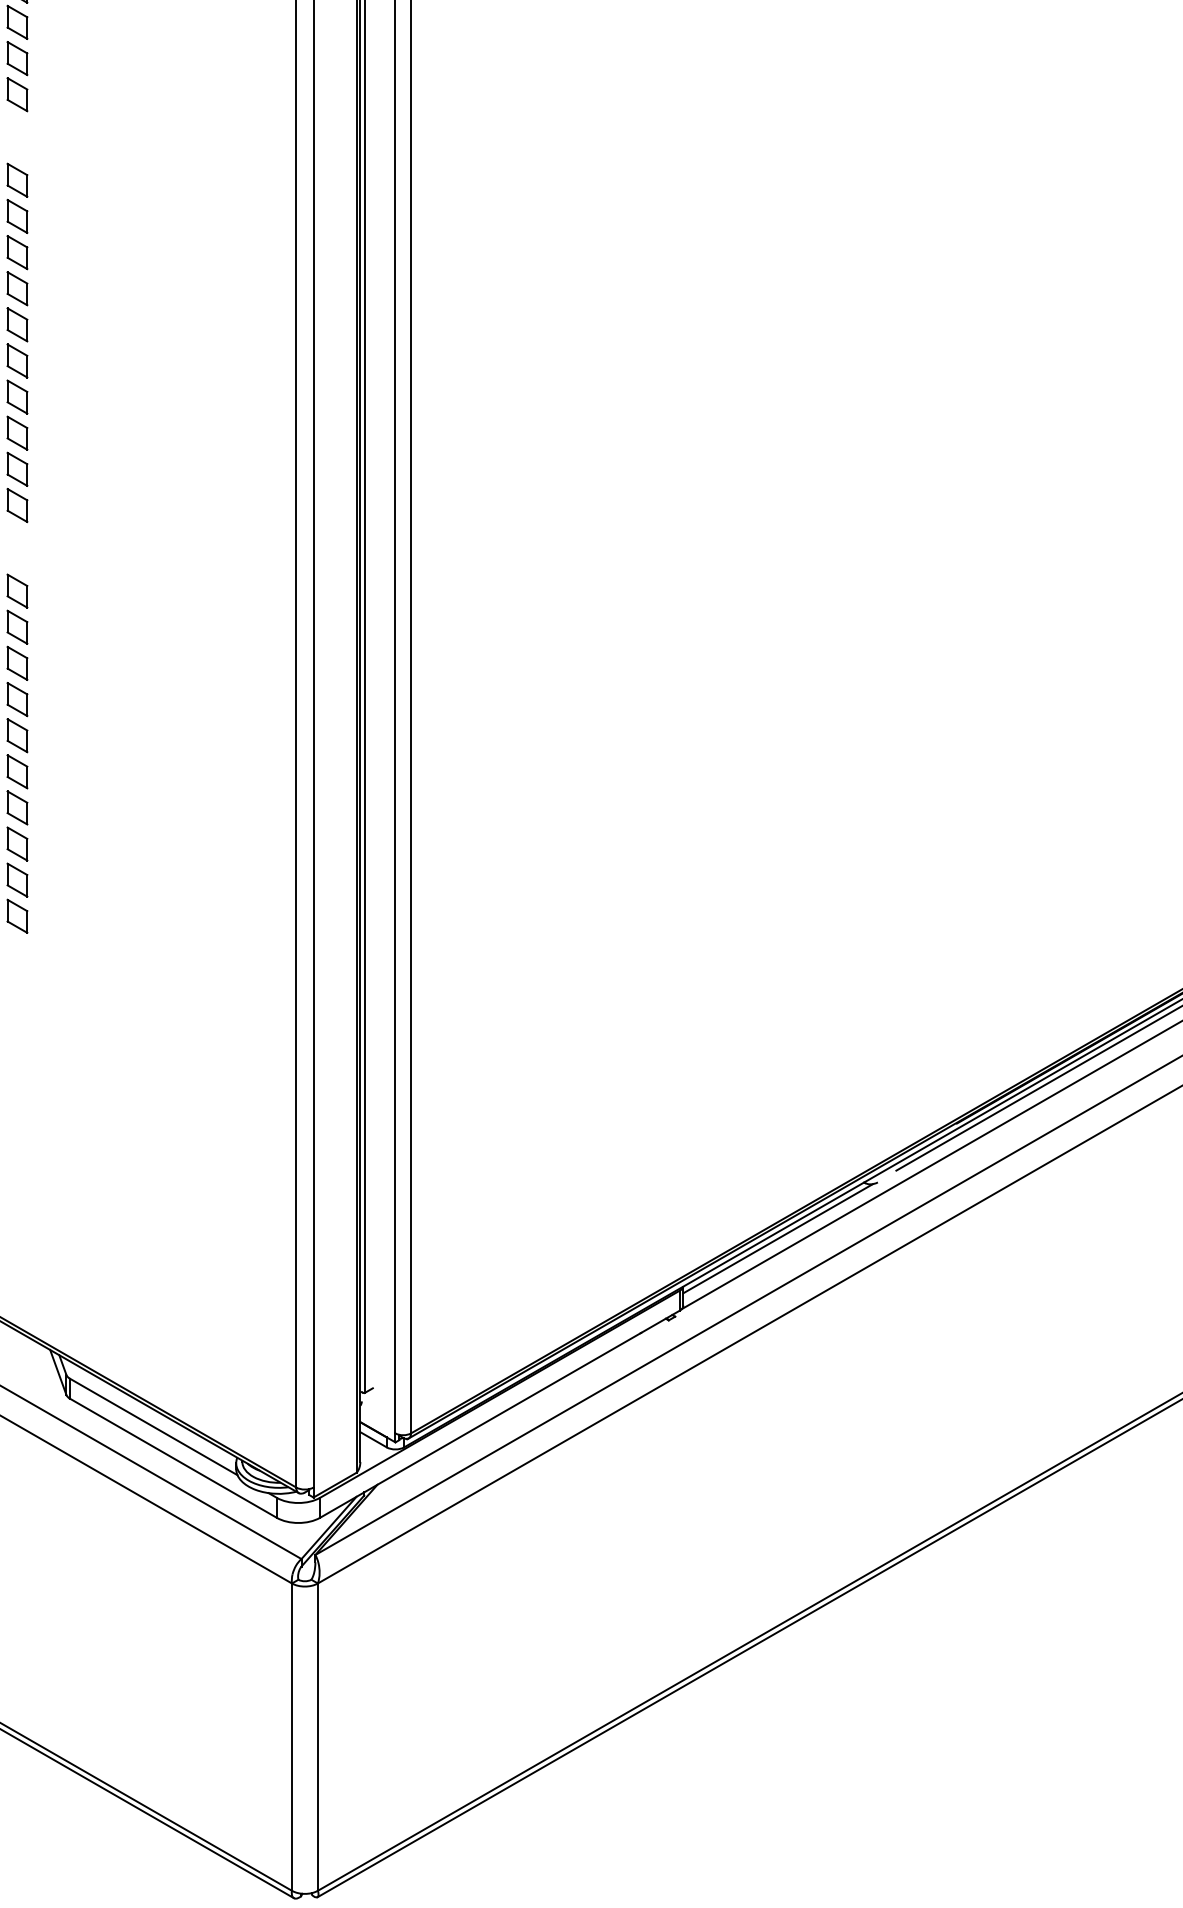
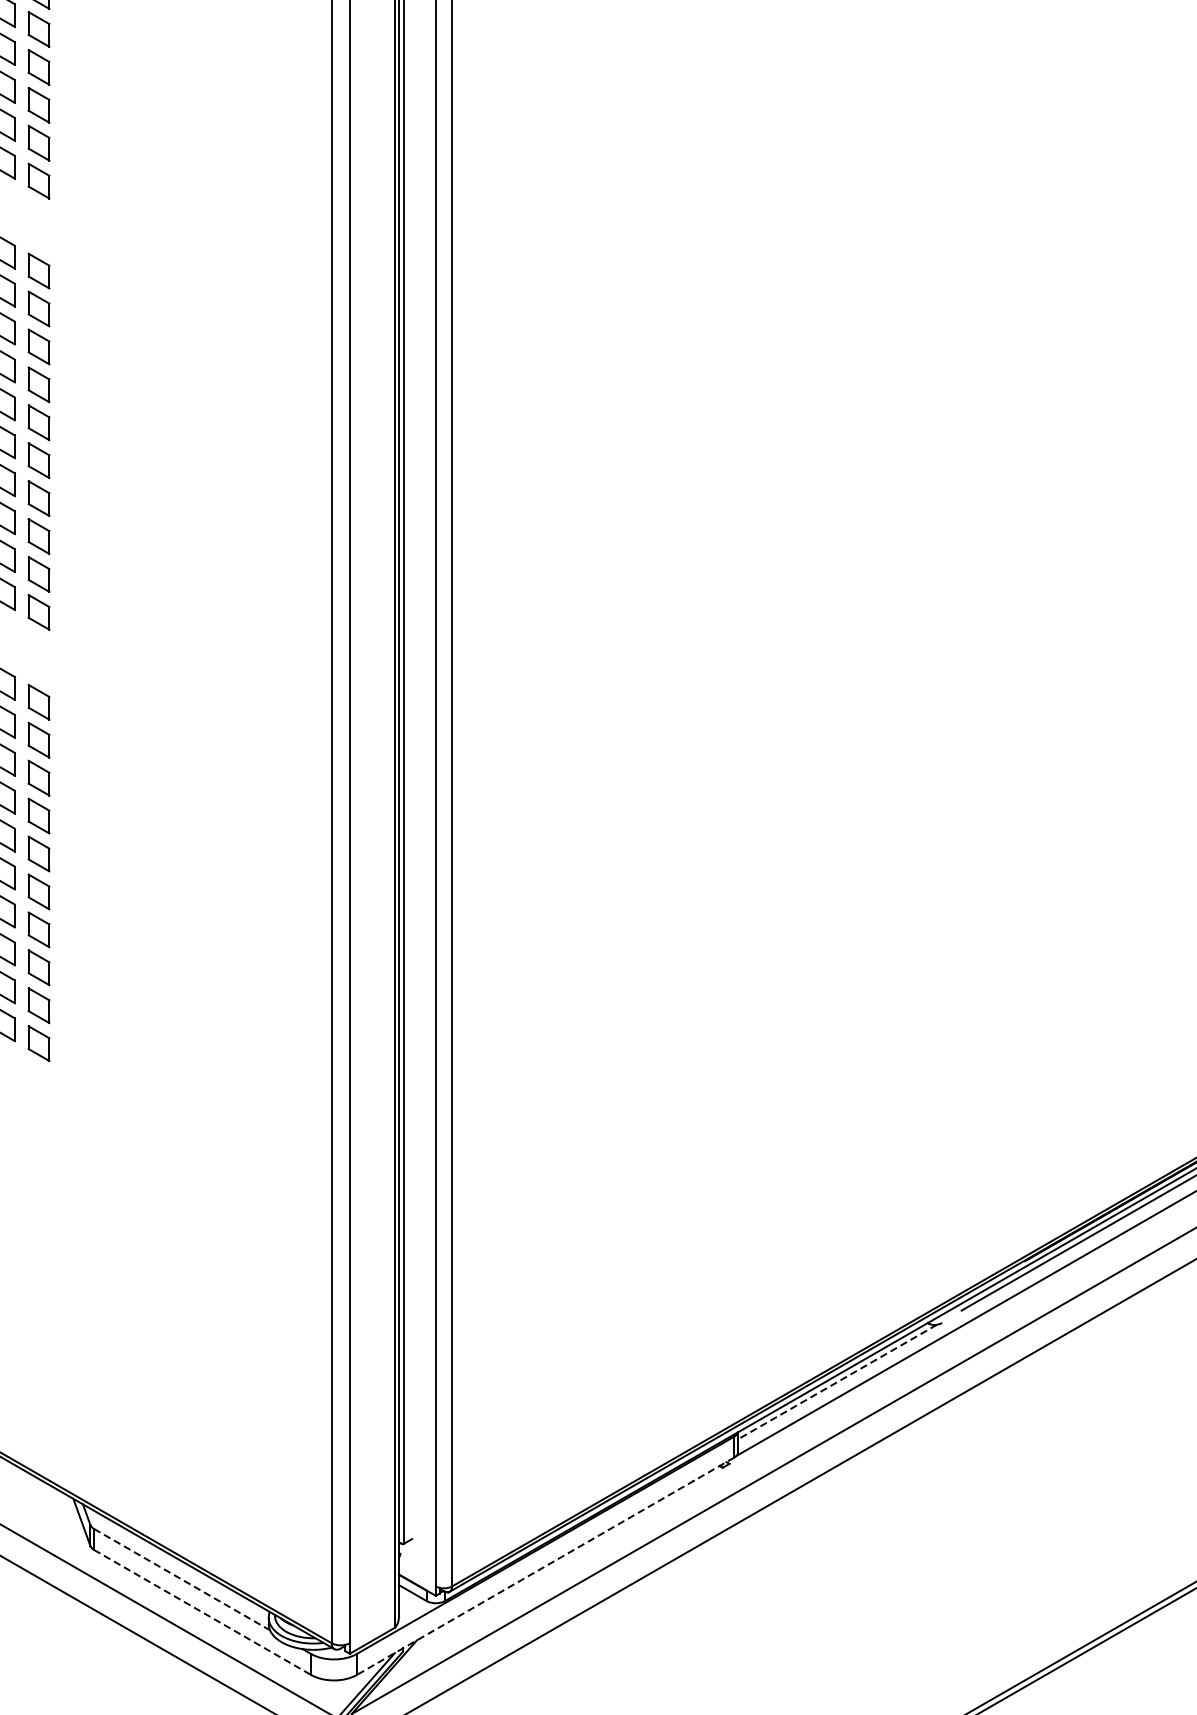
line: (777, 1238) -> (836, 1381), solid -> dashed
line: (499, 1414) -> (545, 1566), solid -> dashed
line: (153, 1426) -> (181, 1579), solid -> dashed
line: (173, 1458) -> (202, 1612), solid -> dashed

